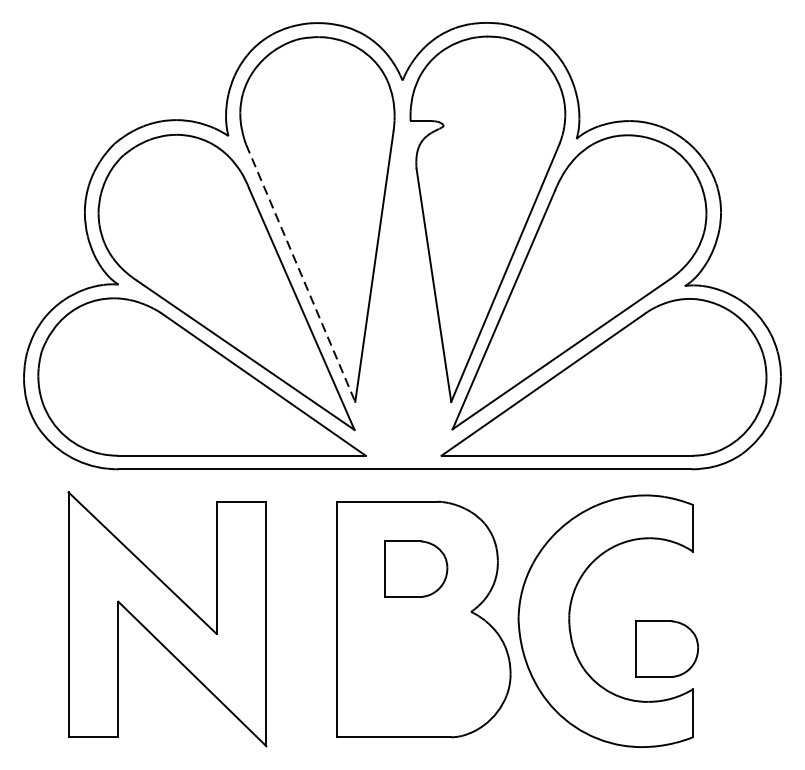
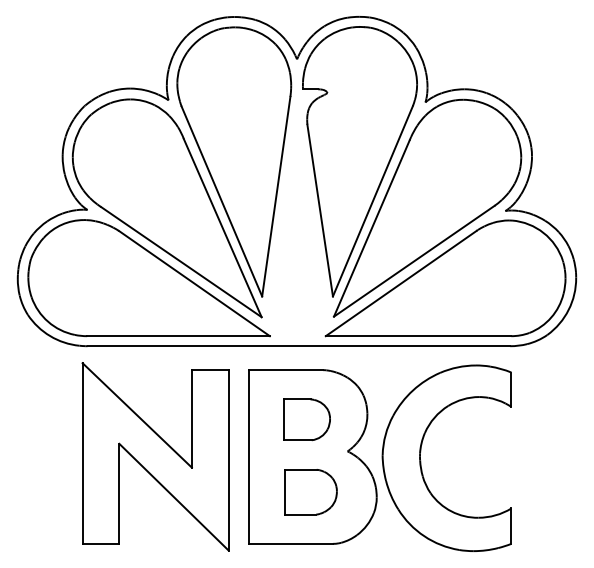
line: (301, 274) -> (222, 202), dashed -> solid
part: (167, 618) -> (155, 456), moved
part: (666, 648) -> (491, 478), removed
part: (420, 667) -> (310, 492), added

